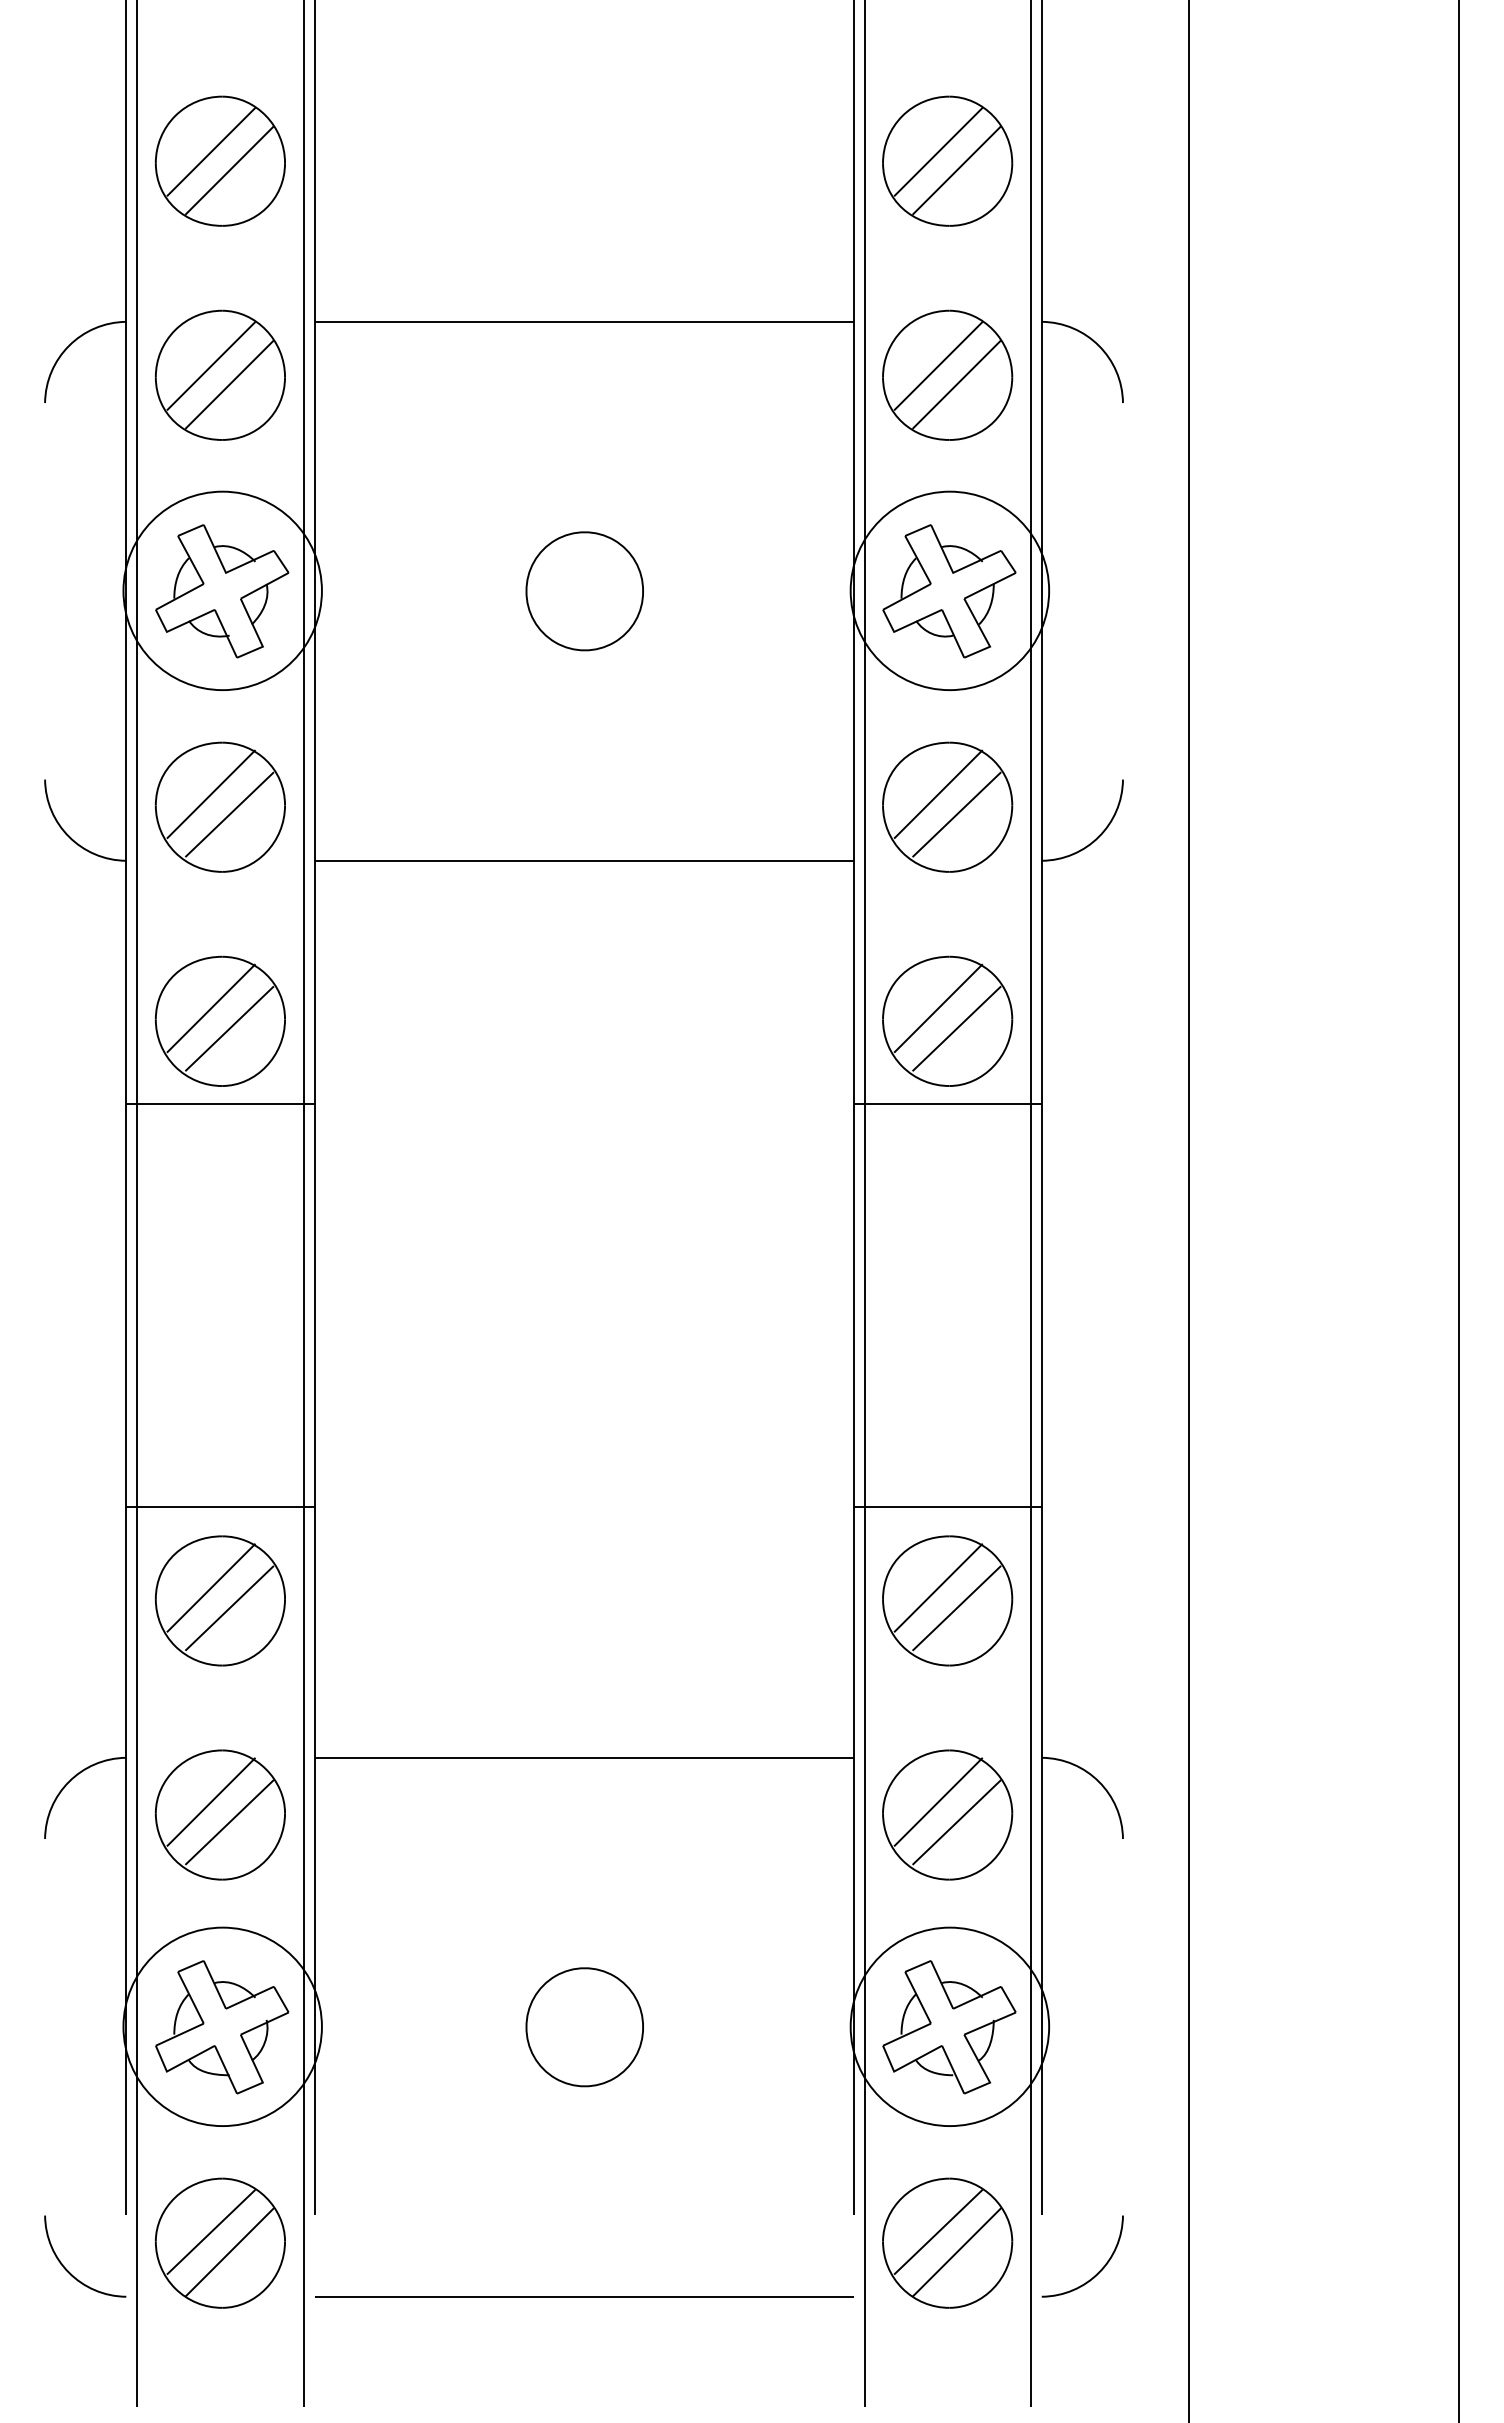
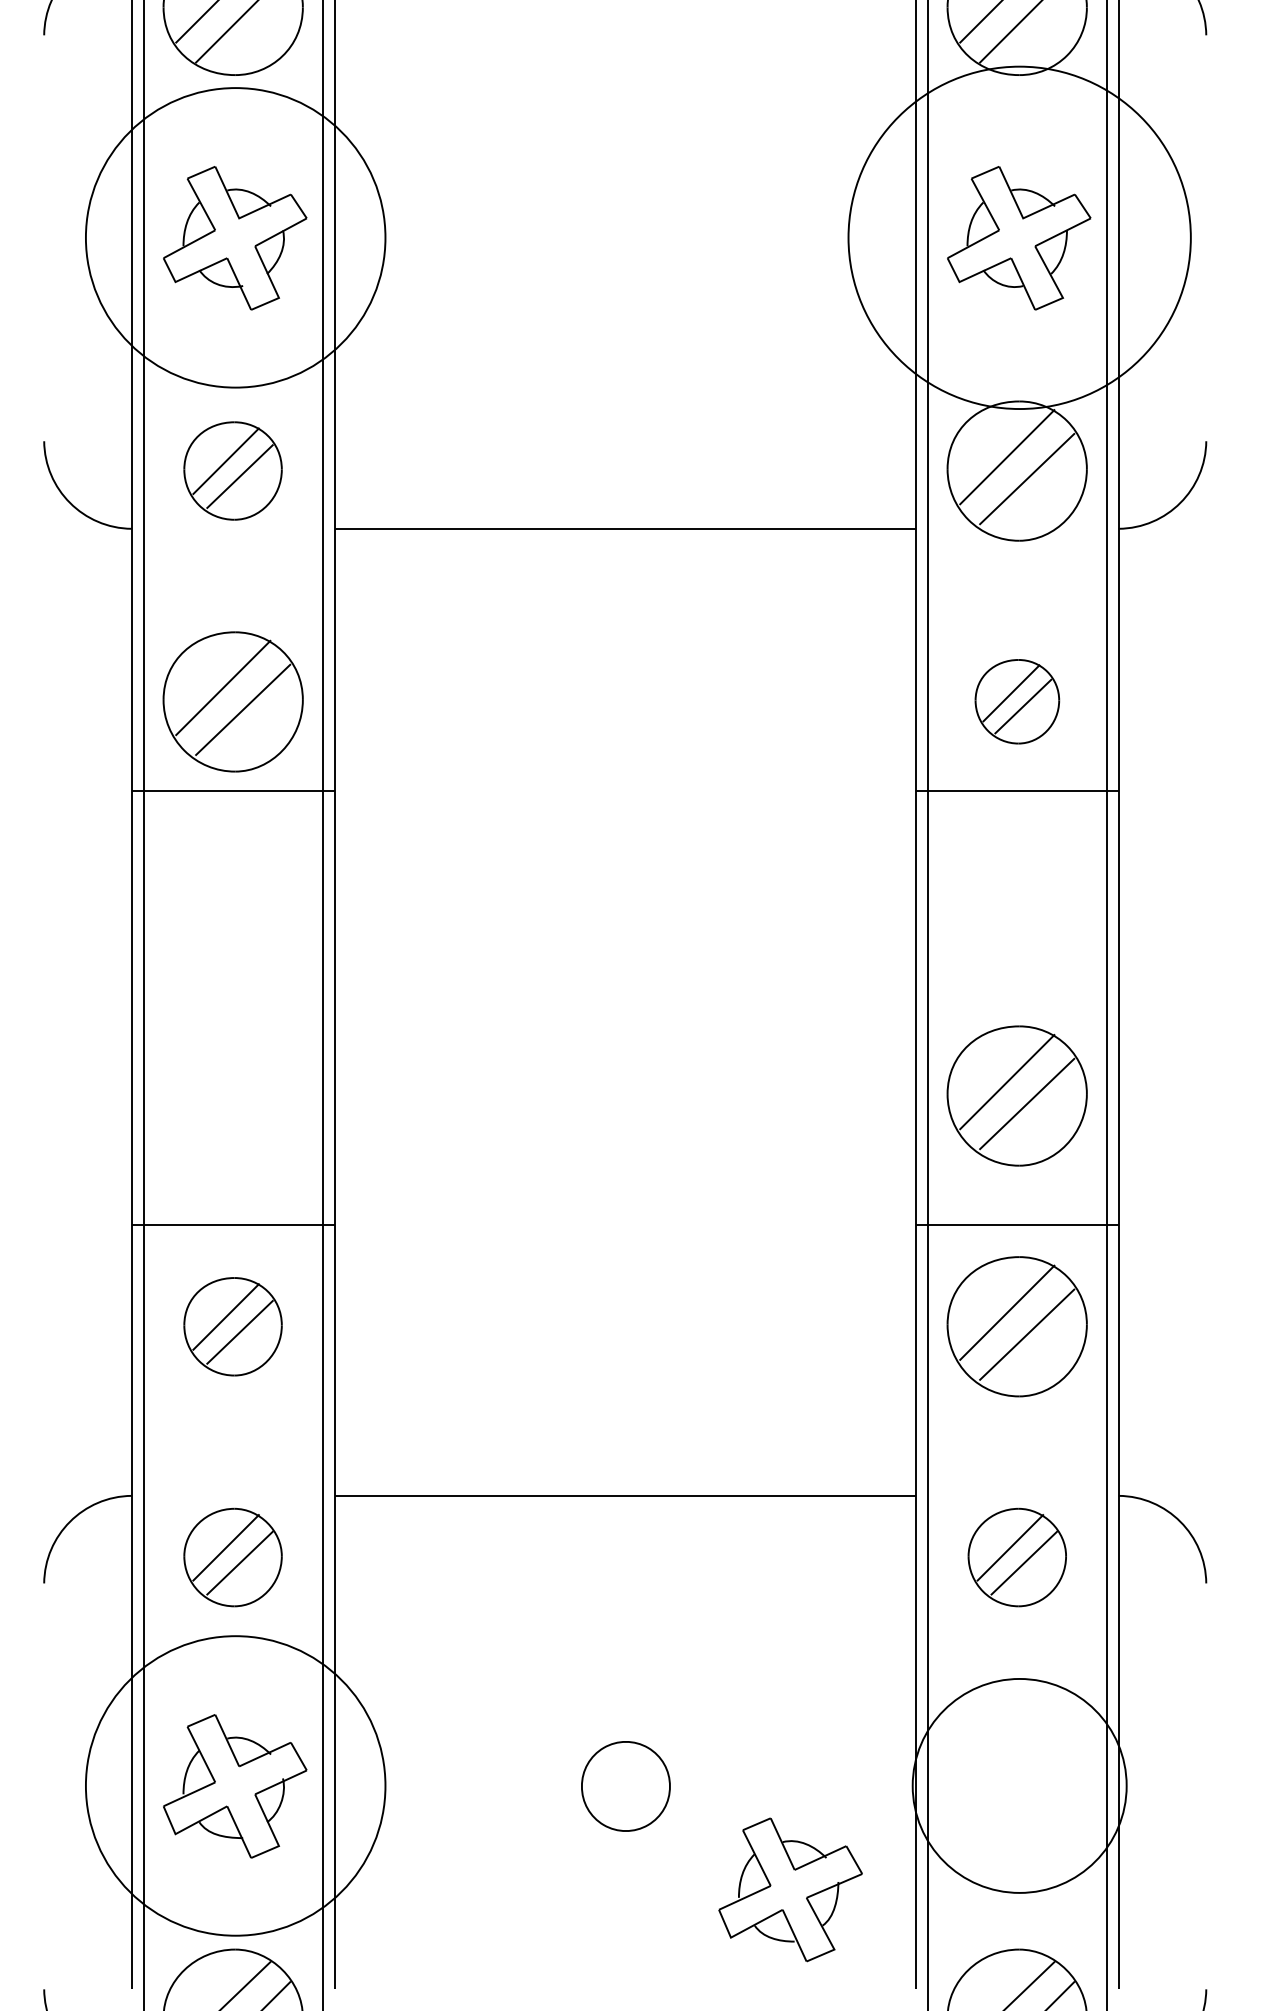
circle: (222, 590) -> (235, 237), size x1.4
circle: (949, 590) -> (1019, 237), size x1.6
part: (584, 591) -> (625, 238), removed
part: (219, 806) -> (232, 470), size x0.7
part: (947, 1020) -> (1017, 700), size x0.6
part: (947, 1386) -> (1017, 1095), added
part: (219, 1600) -> (232, 1326), size x0.7
part: (219, 1814) -> (232, 1556), size x0.7
part: (947, 1814) -> (1017, 1556), size x0.7
circle: (222, 2026) -> (235, 1785), size x1.4
part: (584, 2027) -> (625, 1786), size x0.7
part: (949, 2027) -> (790, 1890), moved

